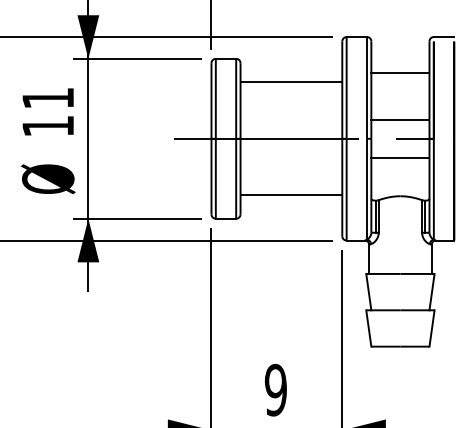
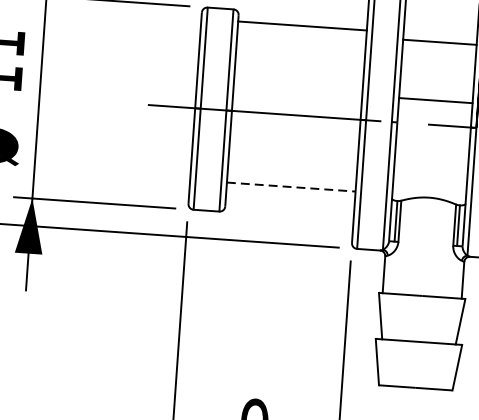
line: (291, 82) -> (302, 26), moved
line: (400, 158) -> (432, 149), removed
line: (291, 195) -> (291, 187), solid -> dashed

